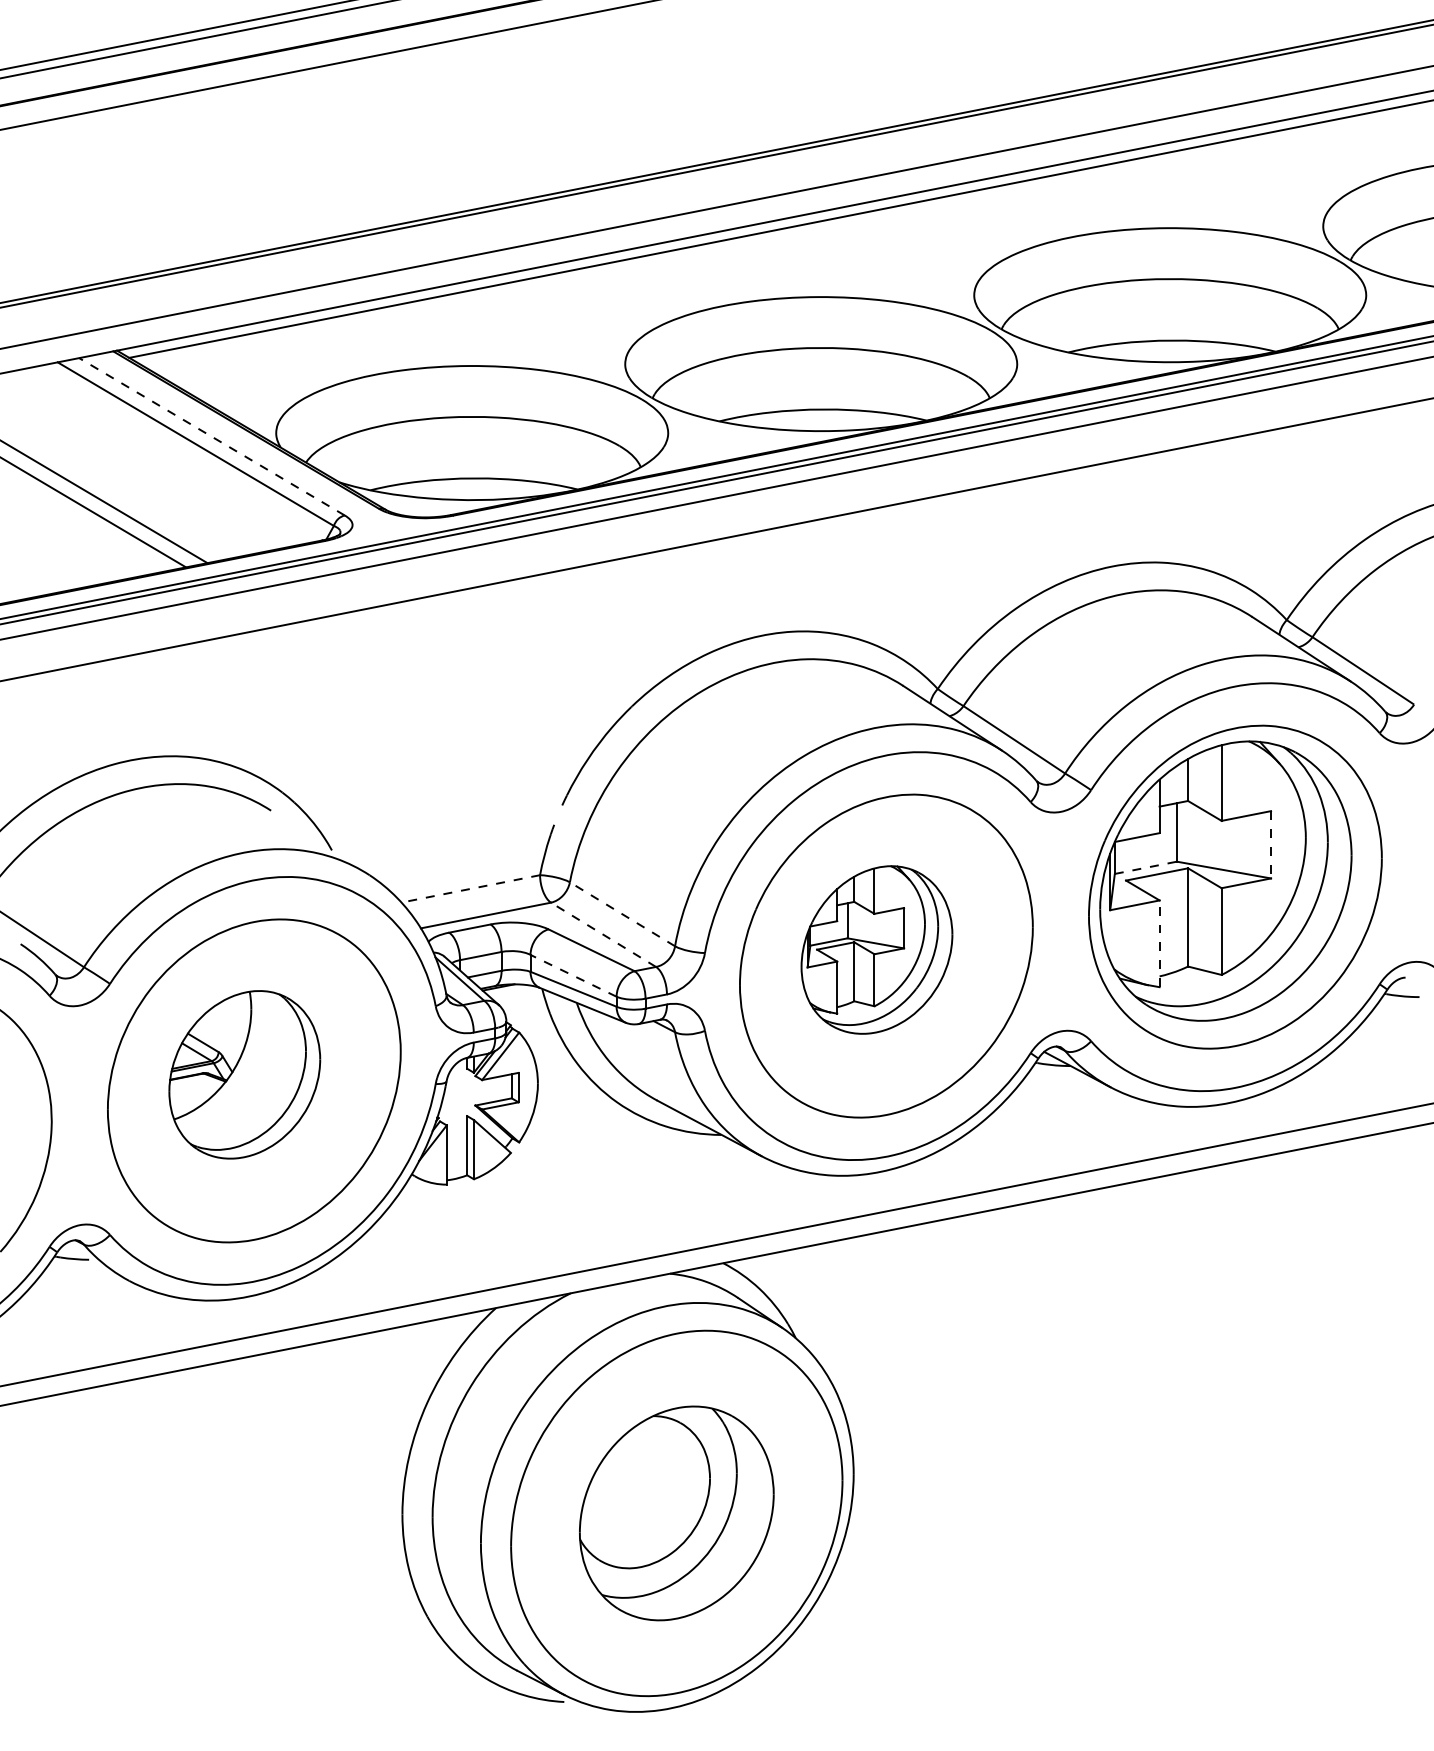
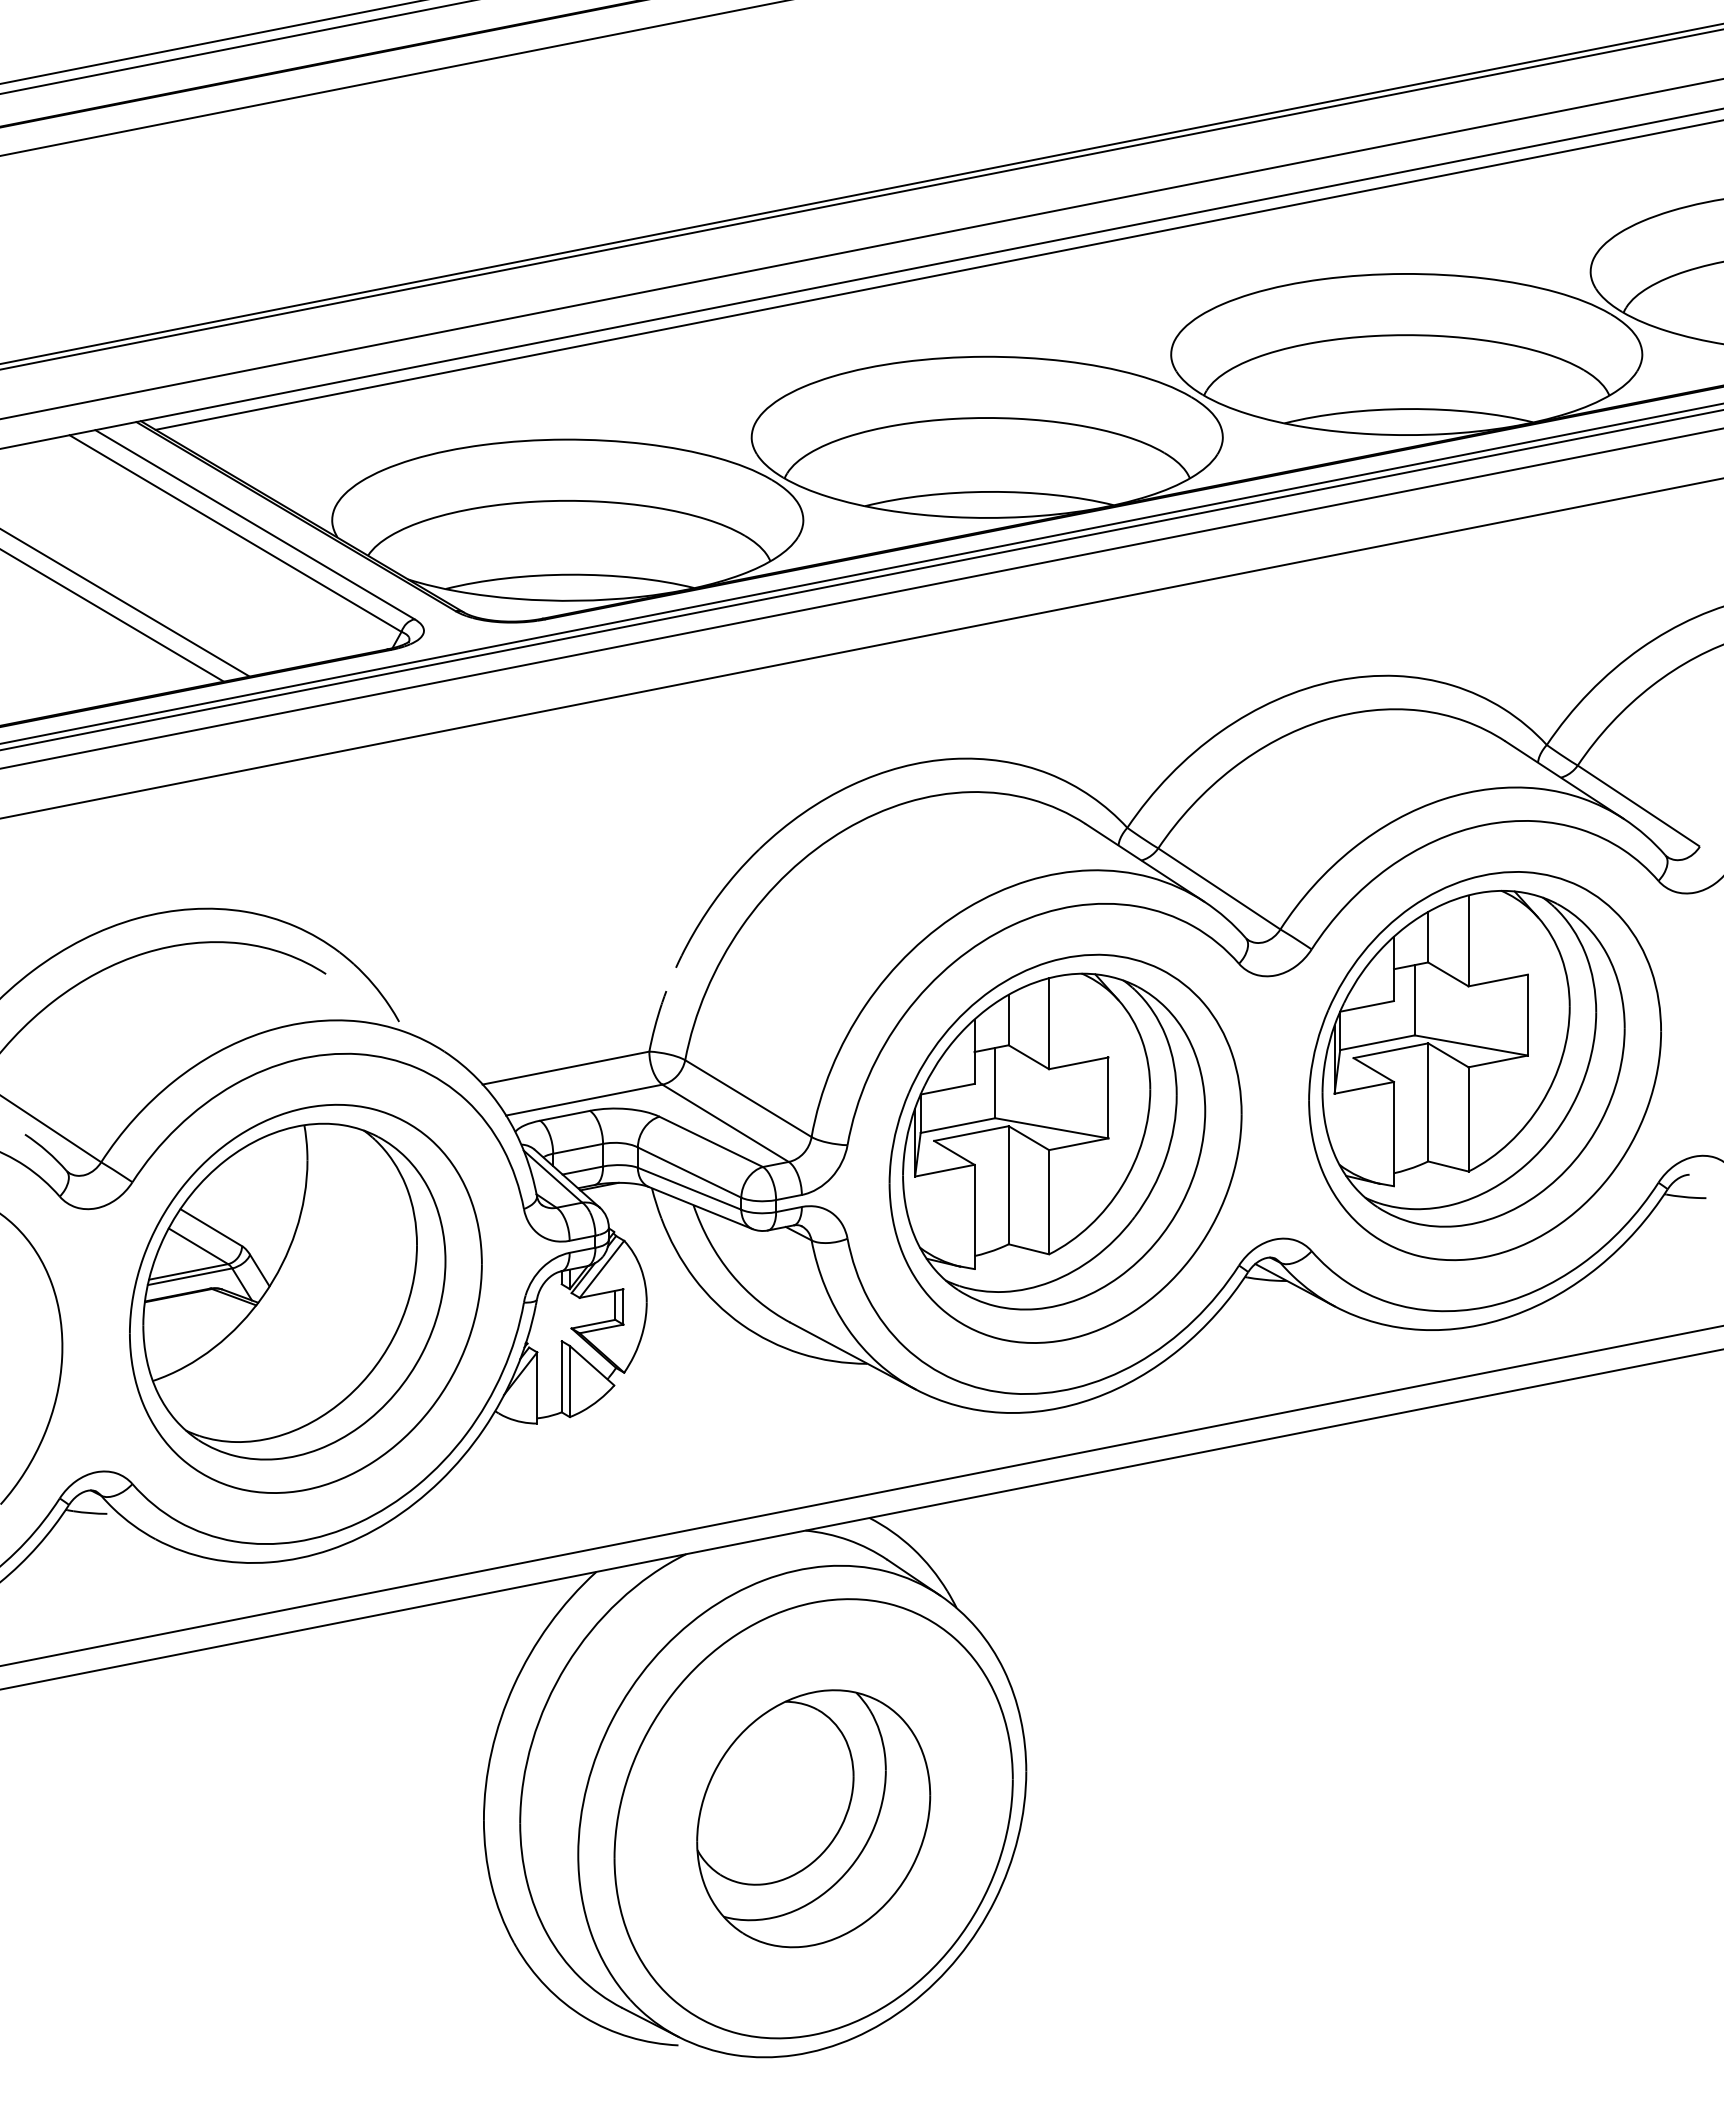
line: (212, 436) -> (255, 524), dashed -> solid
line: (1270, 845) -> (1527, 1015), dashed -> solid
line: (1145, 867) -> (1377, 1042), dashed -> solid
line: (470, 889) -> (565, 1068), dashed -> solid
line: (622, 914) -> (748, 1098), dashed -> solid
line: (603, 934) -> (725, 1123), dashed -> solid
line: (1160, 943) -> (1394, 1133), dashed -> solid
part: (877, 949) -> (1054, 1141), size x1.67
line: (573, 975) -> (689, 1172), dashed -> solid
part: (244, 1074) -> (294, 1291), size x1.67

